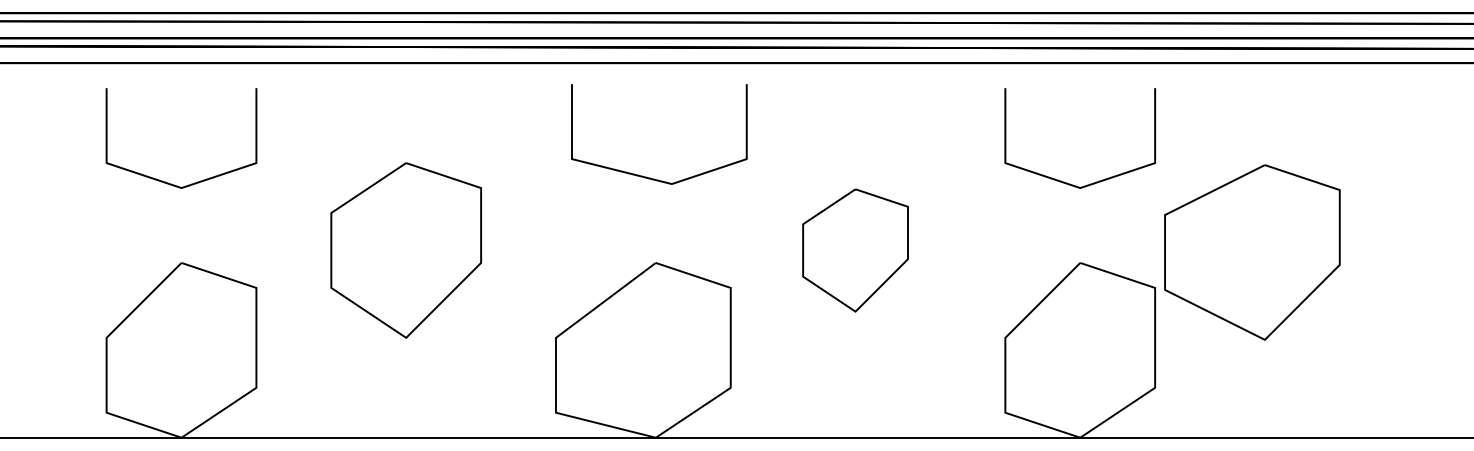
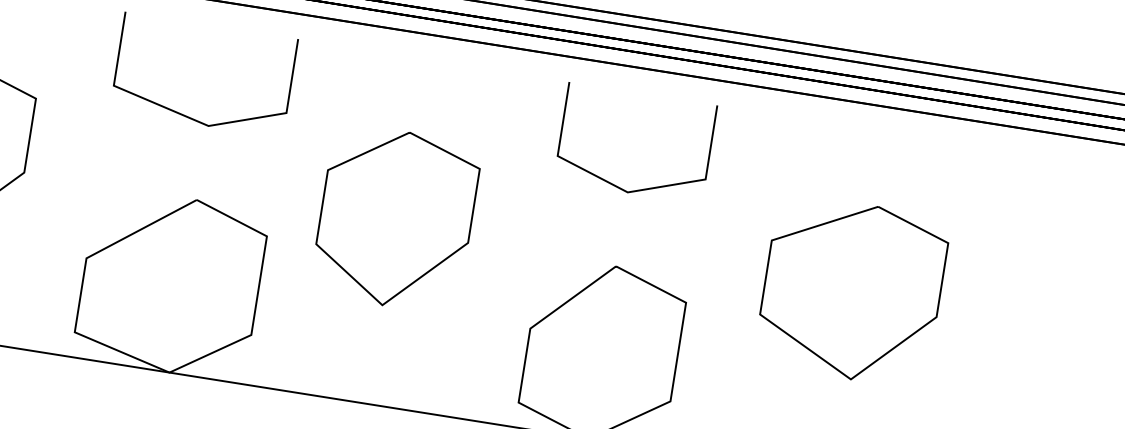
part: (650, 177) -> (188, 116), moved
part: (855, 250) -> (396, 218), size x1.43
part: (1252, 252) -> (852, 291), moved

